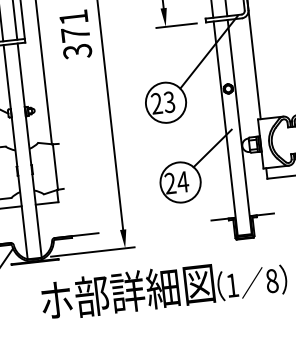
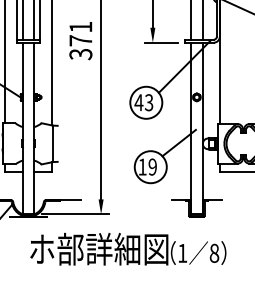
text: (156, 103) -> (138, 102), 23 -> 43
text: (176, 182) -> (147, 166), 24 -> 19

